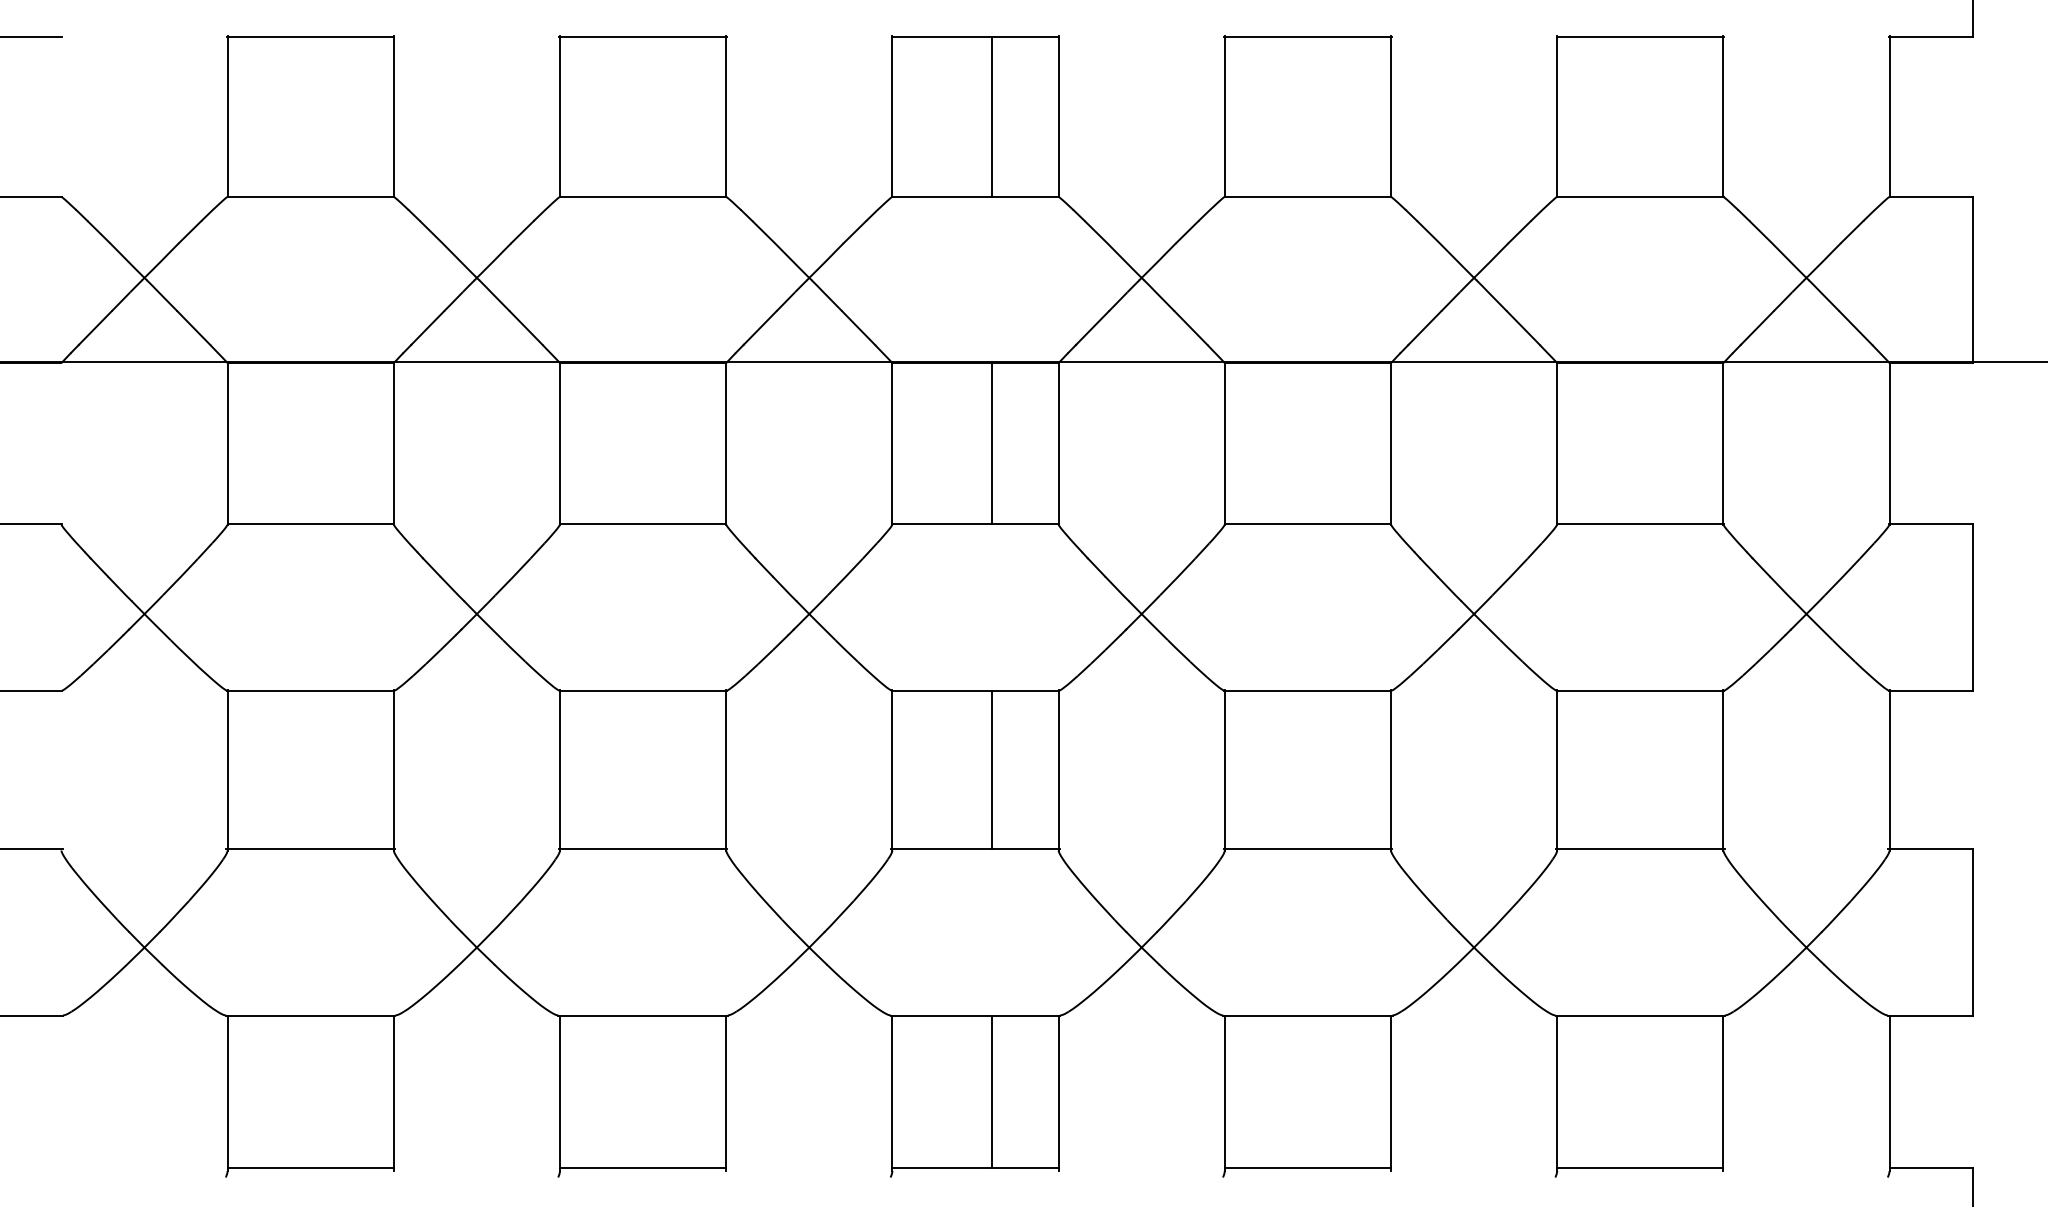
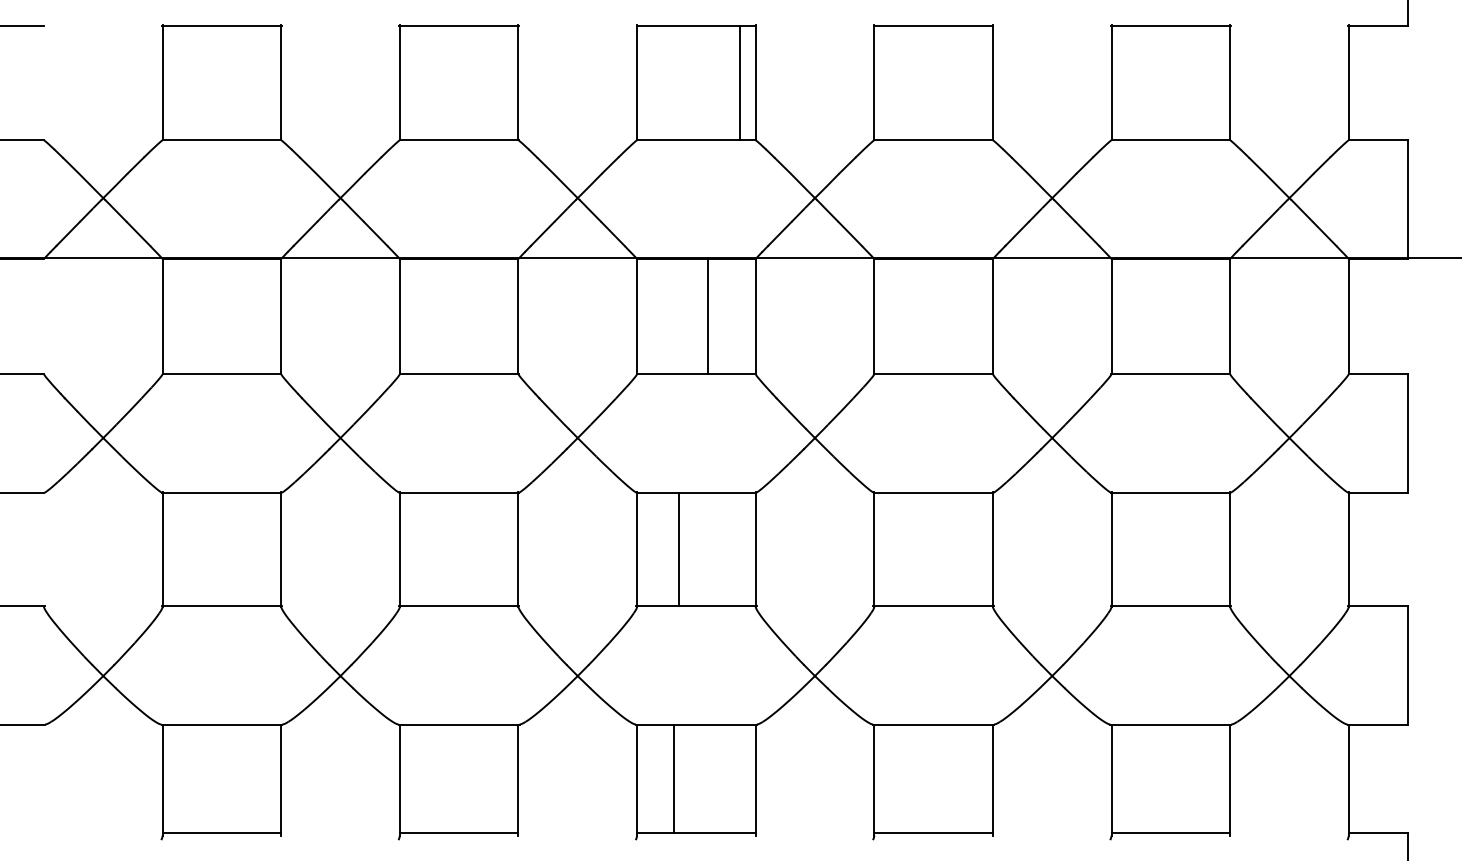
line: (992, 116) -> (739, 82), moved
line: (992, 769) -> (679, 548), moved
line: (992, 1091) -> (674, 778), moved

